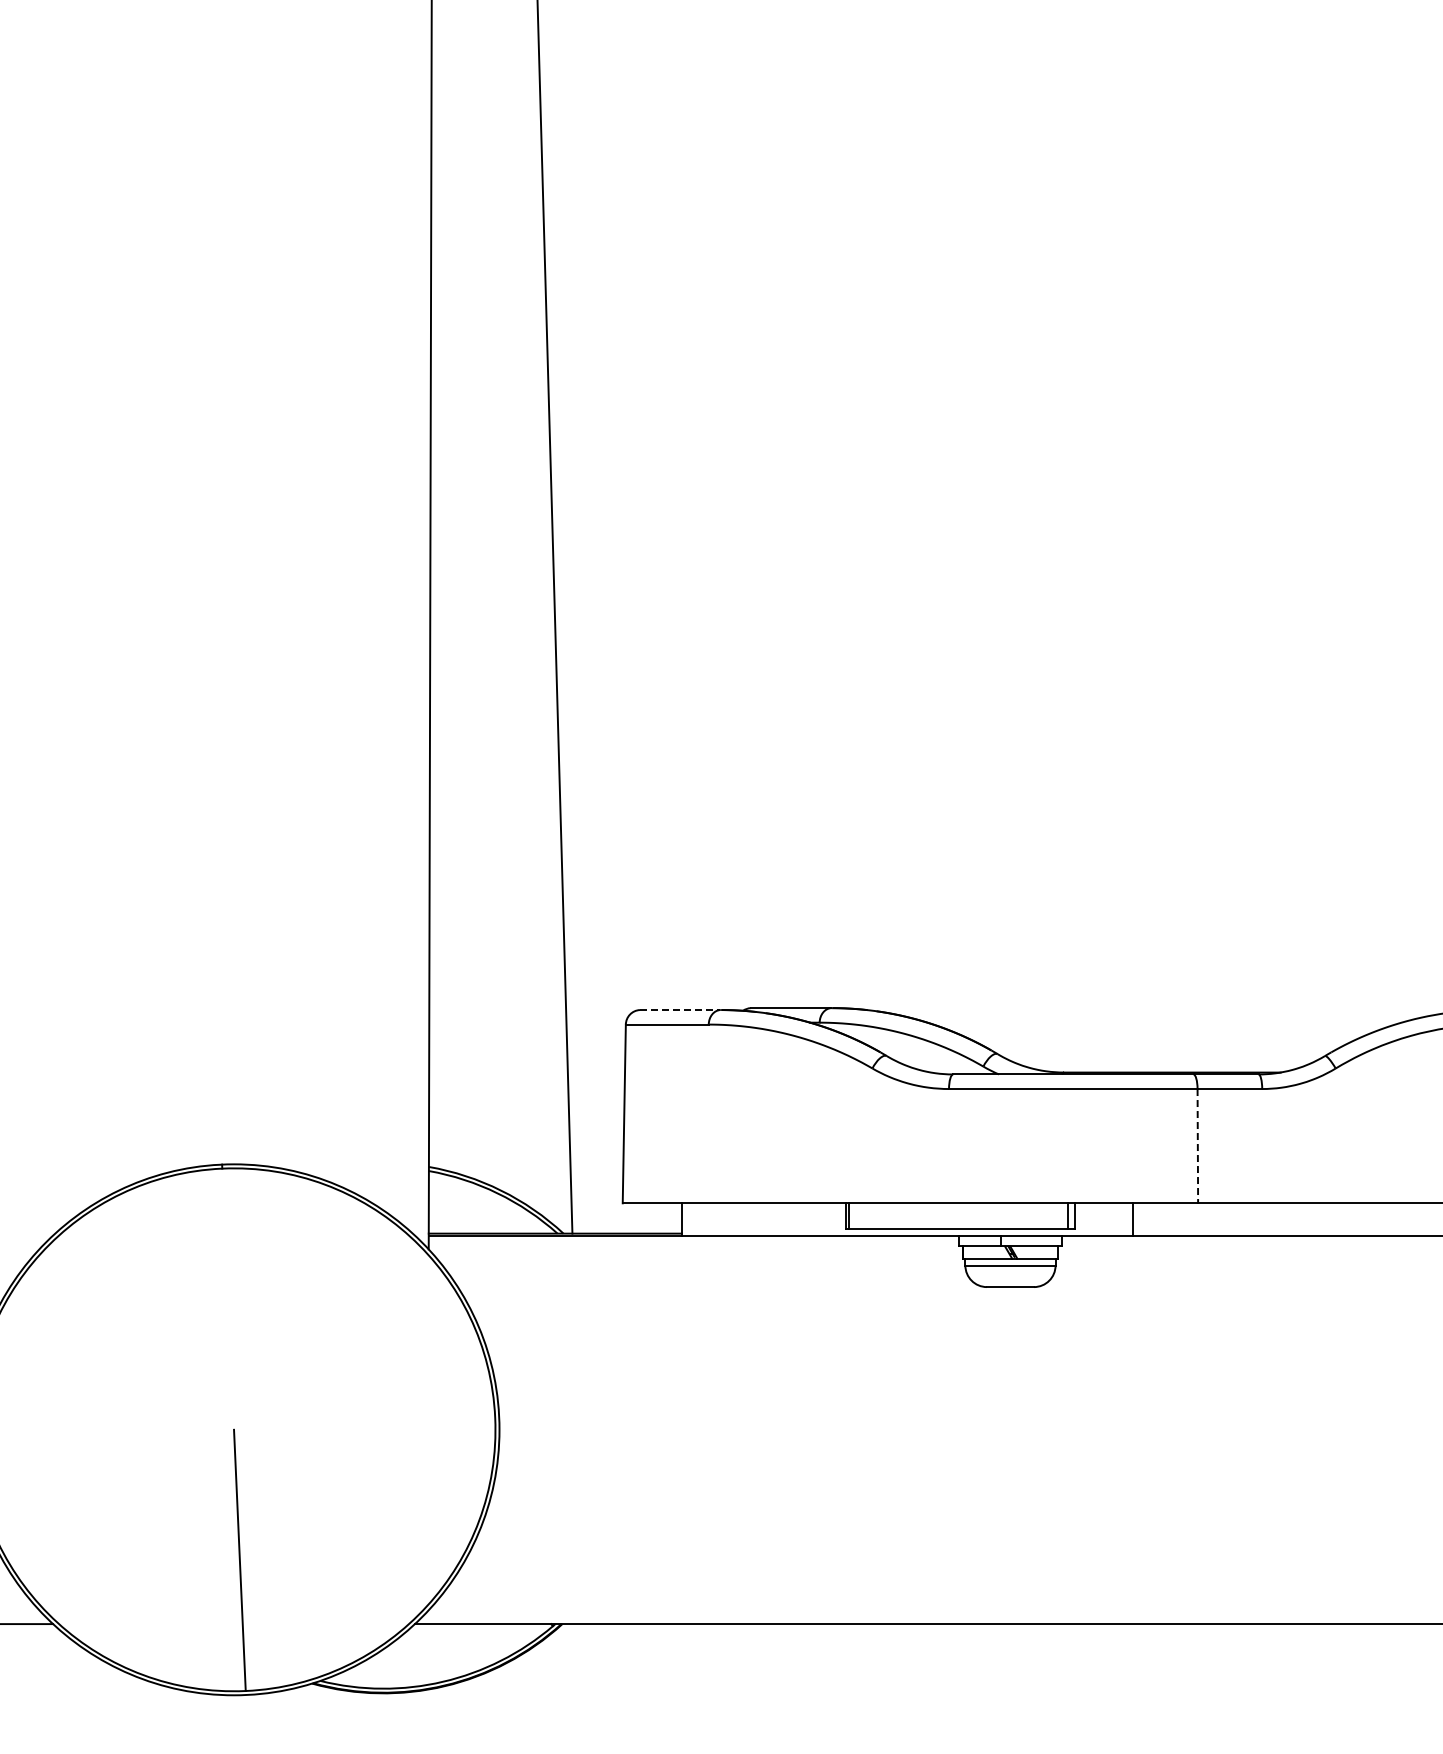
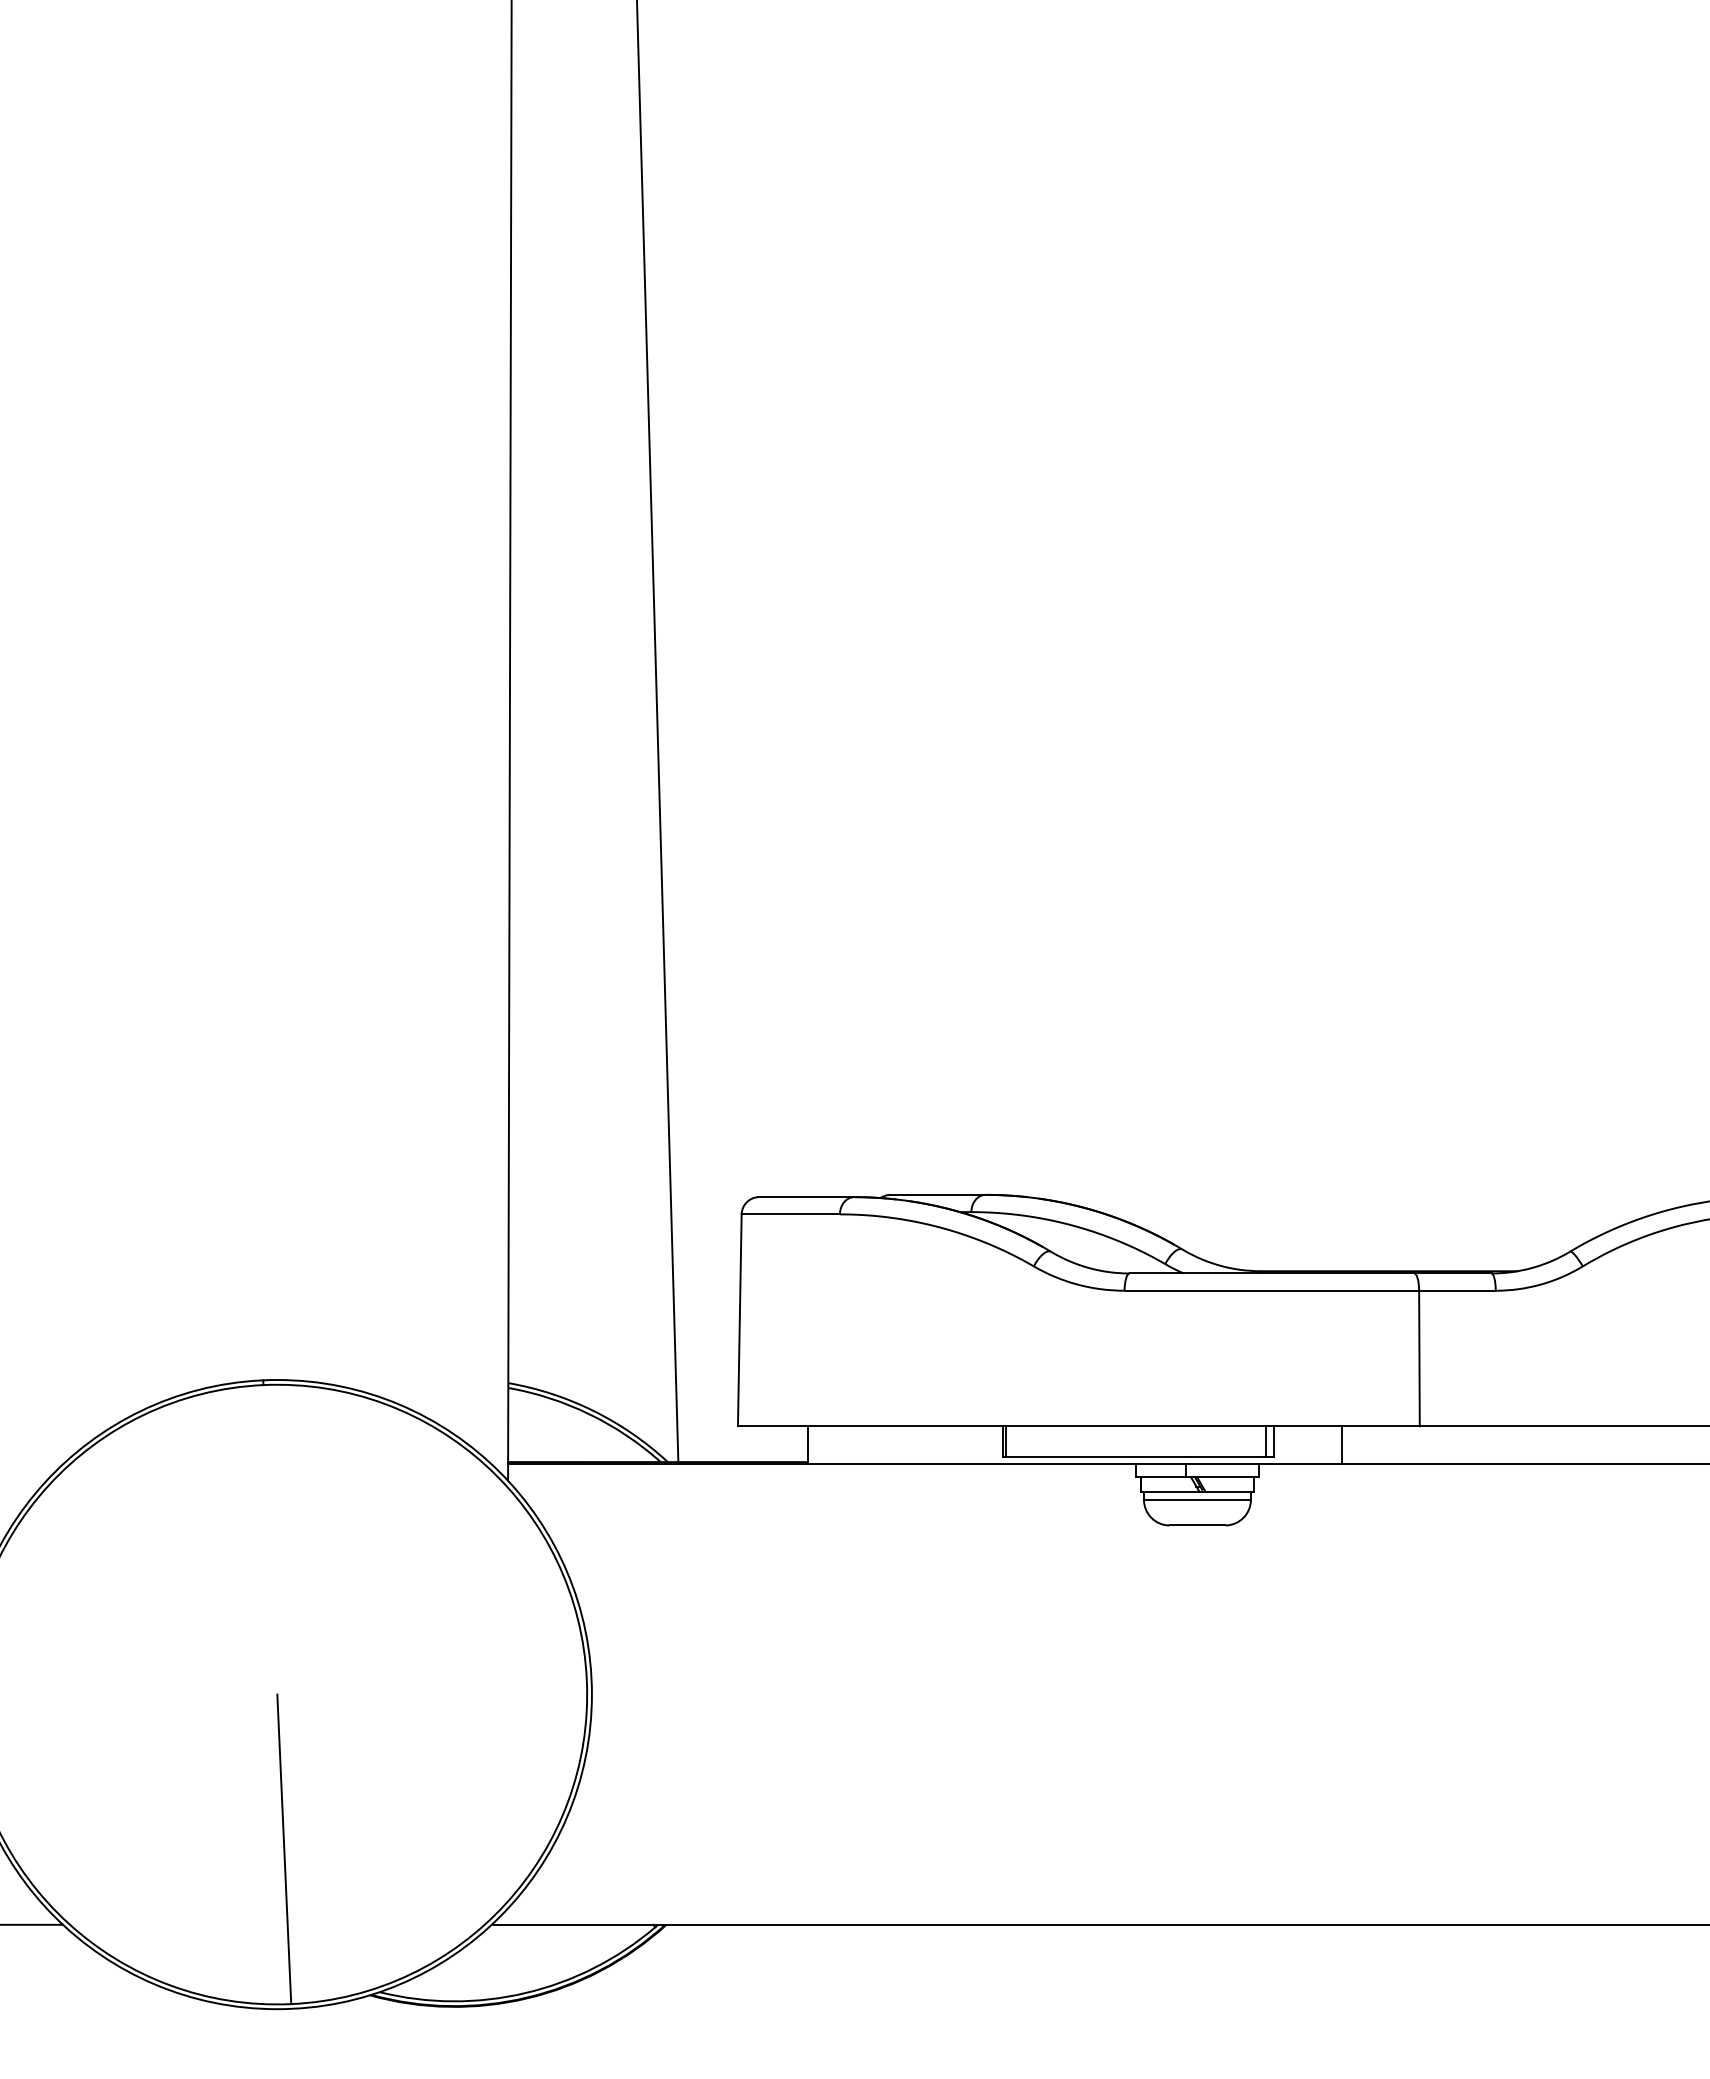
line: (680, 1010) -> (806, 1197), dashed -> solid
line: (1197, 1146) -> (1419, 1358), dashed -> solid

